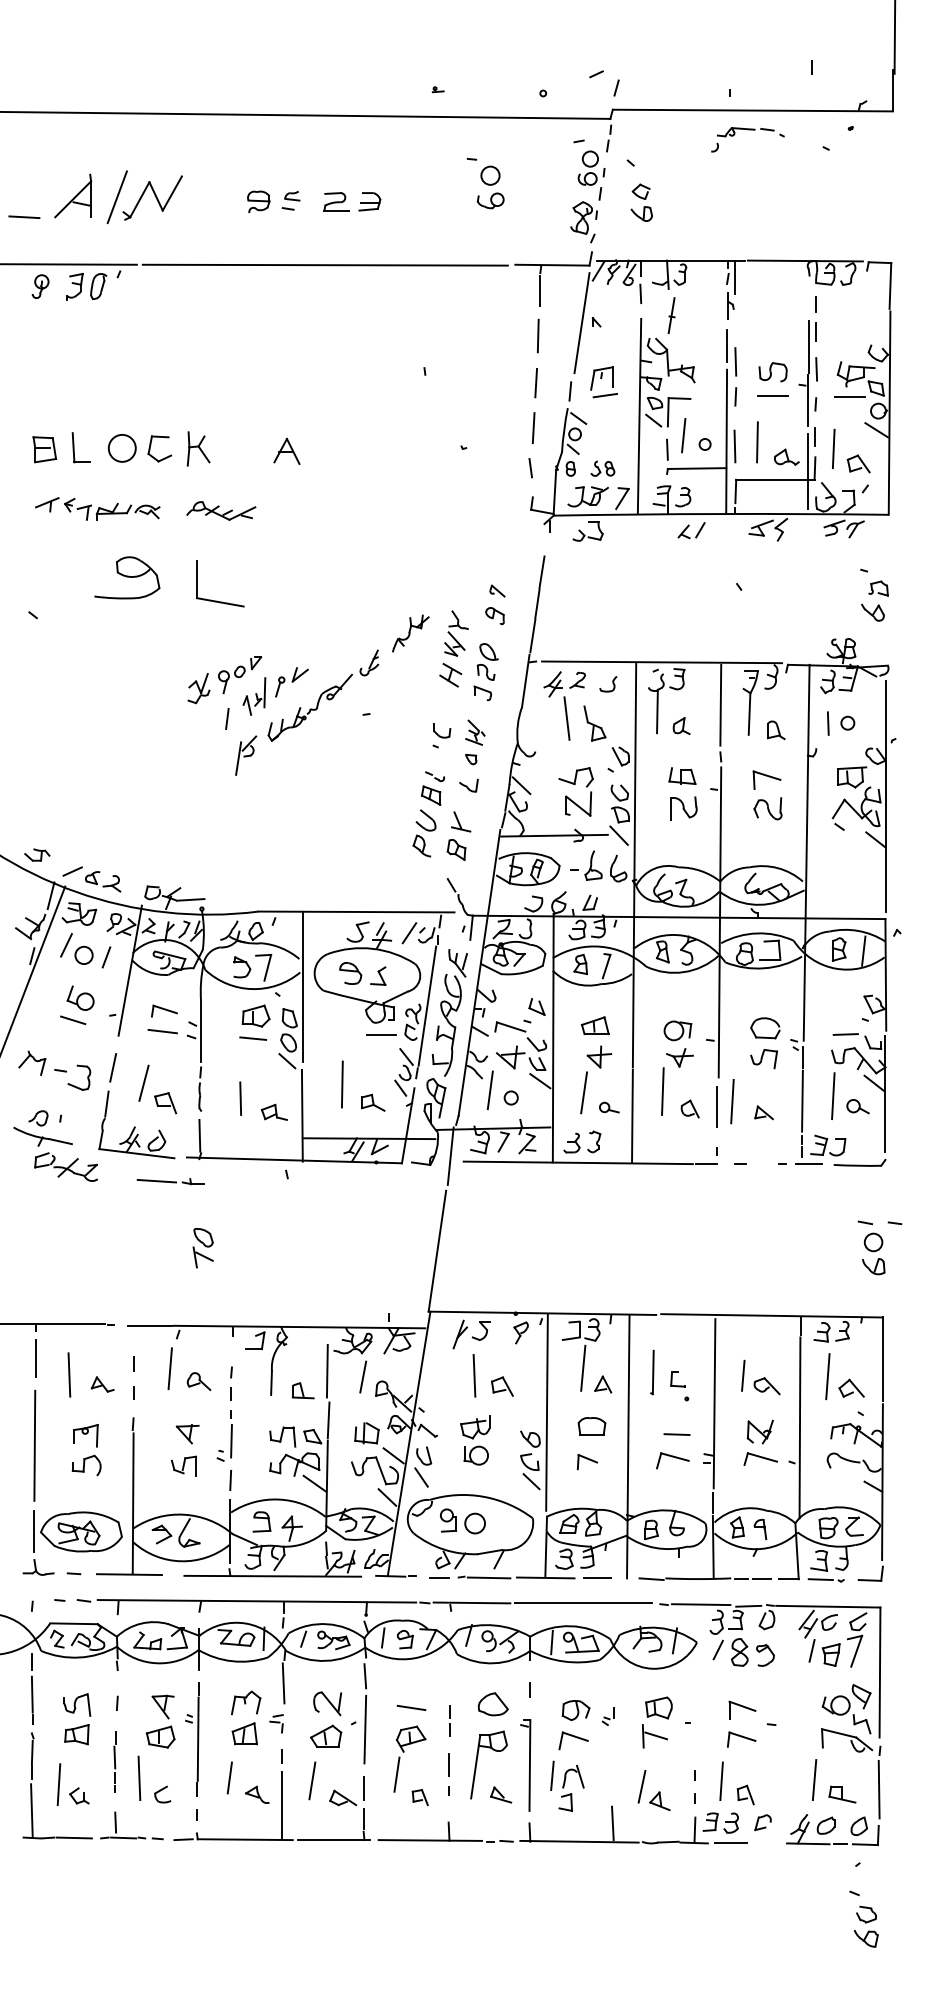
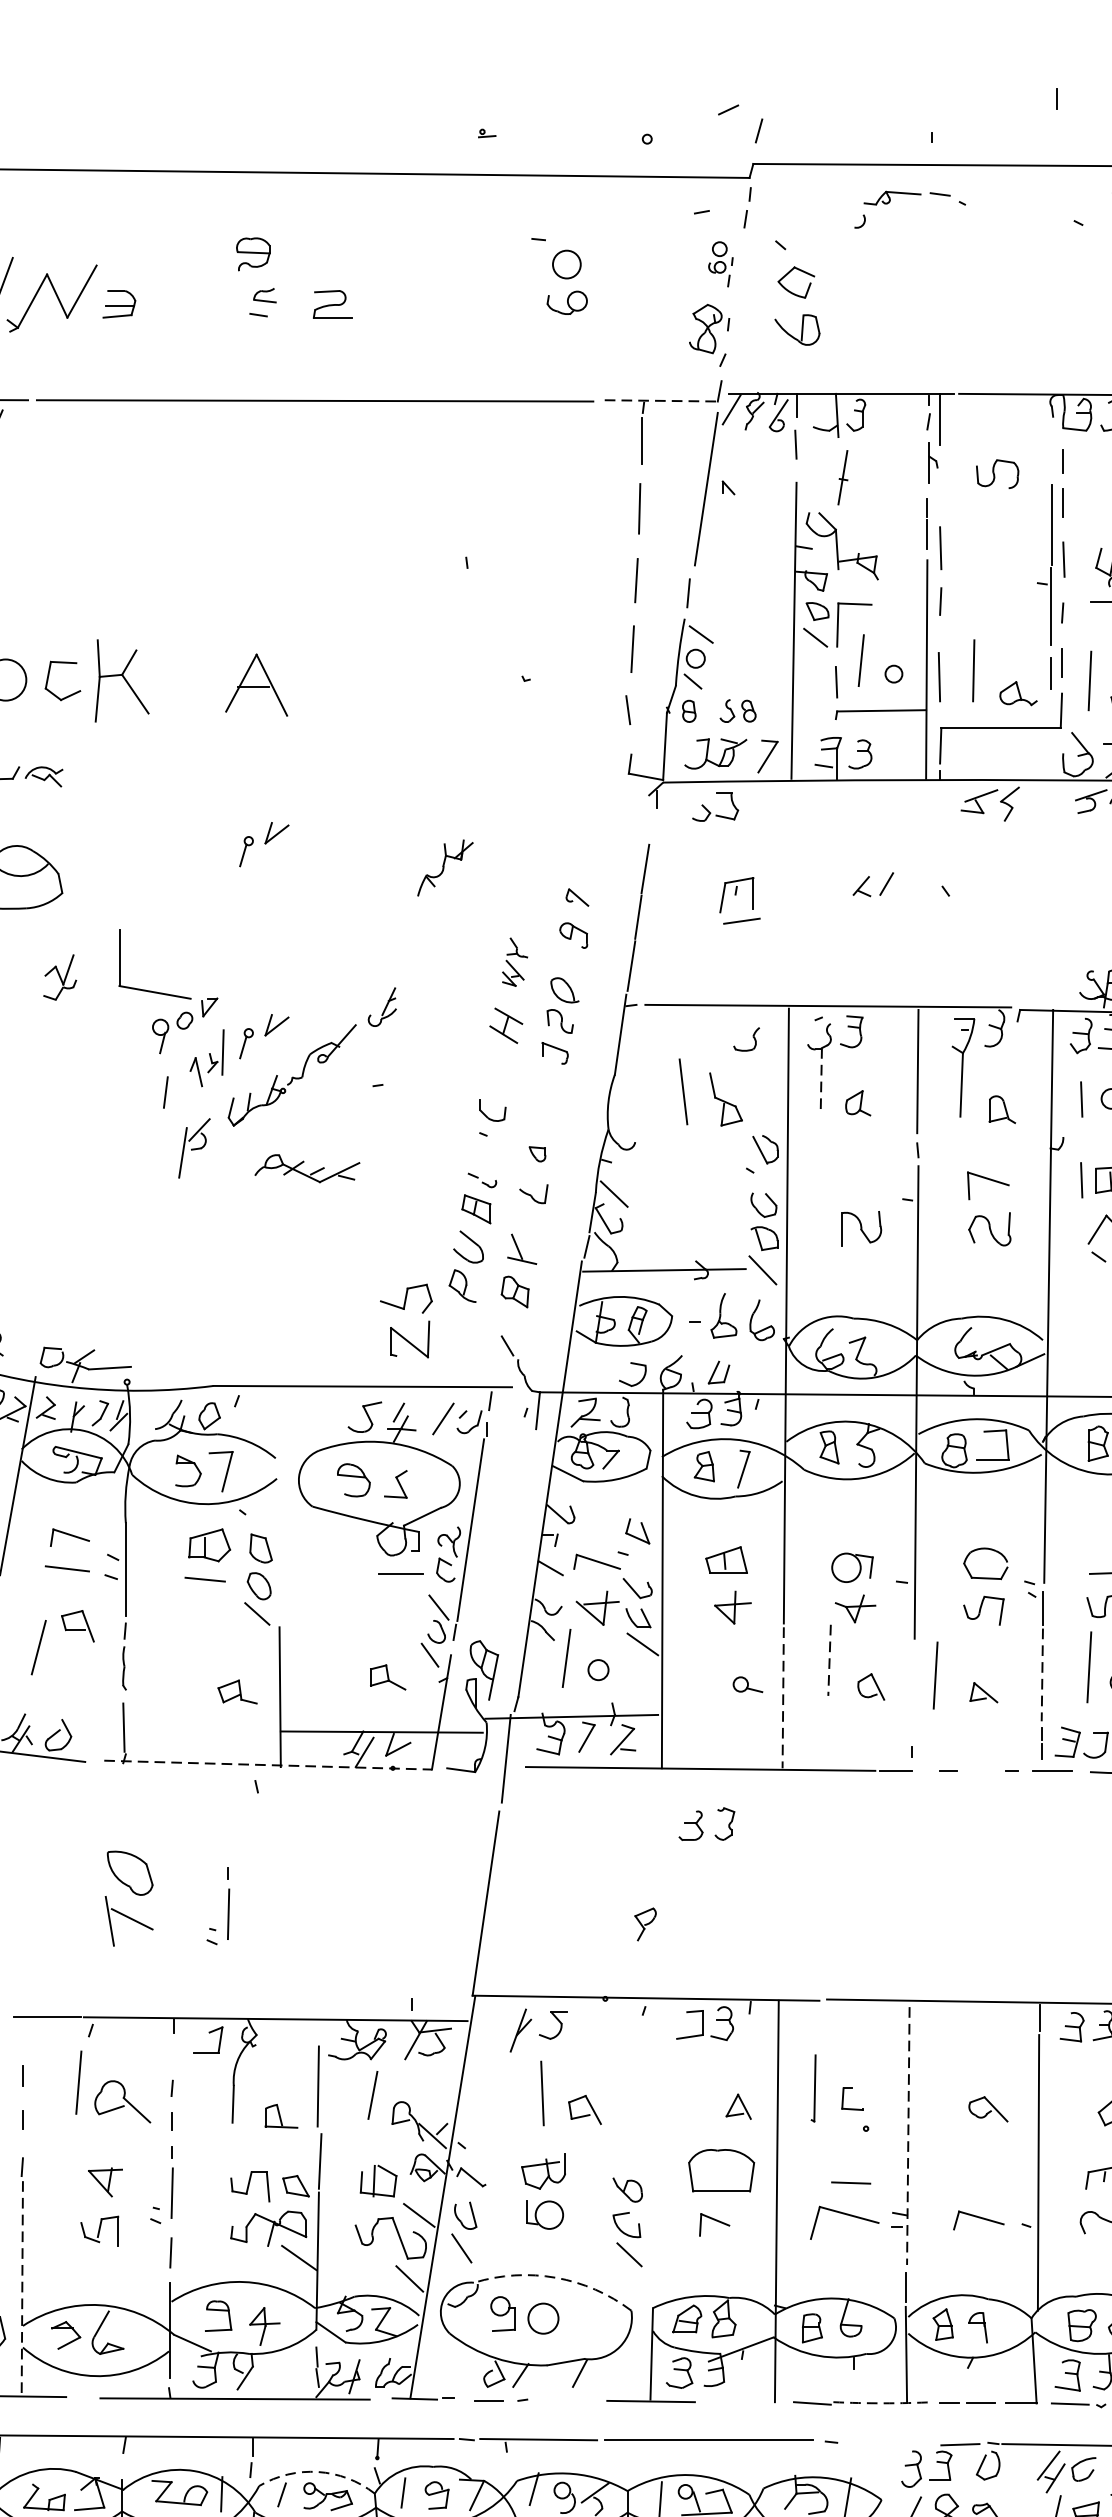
part: (747, 130) -> (909, 195), moved
part: (591, 175) -> (720, 264), size x0.6
part: (258, 201) -> (252, 253), moved
part: (369, 201) -> (118, 303), moved
part: (641, 202) -> (797, 305), size x1.4
line: (552, 265) -> (661, 401), solid -> dashed
part: (772, 372) -> (996, 474), moved
part: (603, 382) -> (739, 901), moved
line: (772, 395) -> (996, 599), removed
part: (198, 448) -> (121, 680), size x1.6
part: (286, 450) -> (255, 683), size x1.6
line: (807, 482) -> (1049, 732), removed
part: (221, 510) -> (307, 1167), moved
part: (691, 530) -> (873, 884), moved
part: (291, 556) -> (263, 844), added
part: (217, 600) -> (150, 989), moved
part: (410, 633) -> (444, 867), moved
part: (456, 633) -> (515, 962), size x0.7
part: (564, 684) -> (679, 1039), removed
part: (198, 688) -> (59, 977), moved
line: (657, 711) -> (821, 1081), solid -> dashed
part: (475, 732) -> (544, 1113), removed
part: (682, 775) -> (859, 1178), removed
line: (828, 776) -> (1081, 1180), added
part: (575, 784) -> (405, 1309), moved
line: (302, 987) -> (280, 1501), removed
part: (449, 1012) -> (504, 1539), removed
line: (342, 1084) -> (341, 1649), removed
line: (584, 1092) -> (710, 1661), removed
line: (662, 1092) -> (829, 1661), solid -> dashed
line: (240, 1098) -> (185, 1670), removed
line: (802, 1101) -> (1042, 1675), solid -> dashed
part: (165, 1103) -> (77, 1626), moved
line: (717, 1106) -> (912, 1683), removed
line: (632, 1116) -> (783, 1698), solid -> dashed
part: (582, 1141) -> (707, 1823), moved
line: (294, 1160) -> (268, 1765), solid -> dashed
part: (170, 1181) -> (79, 1797), removed
part: (202, 1248) -> (127, 1899), size x1.6
part: (261, 1252) -> (217, 1905), added
part: (520, 1332) -> (644, 1923), moved
line: (583, 1367) -> (708, 2080), removed
line: (743, 1375) -> (952, 2092), removed
line: (827, 1376) -> (1080, 2094), removed
part: (198, 1381) -> (121, 2102), size x1.6
line: (714, 1403) -> (908, 2135), solid -> dashed
line: (546, 1412) -> (652, 2149), removed
part: (591, 1426) -> (720, 2170), size x1.6
part: (759, 1431) -> (976, 2178), removed
part: (672, 1460) -> (844, 2222), size x1.4
arc: (483, 1496) -> (556, 2277), solid -> dashed
line: (133, 1503) -> (22, 2288), solid -> dashed
line: (488, 1577) -> (563, 2400), removed
line: (597, 1578) -> (729, 2402), removed
arc: (698, 1579) -> (883, 2403), solid -> dashed
line: (701, 1604) -> (888, 2441), removed
arc: (327, 1624) -> (318, 2472), solid -> dashed

